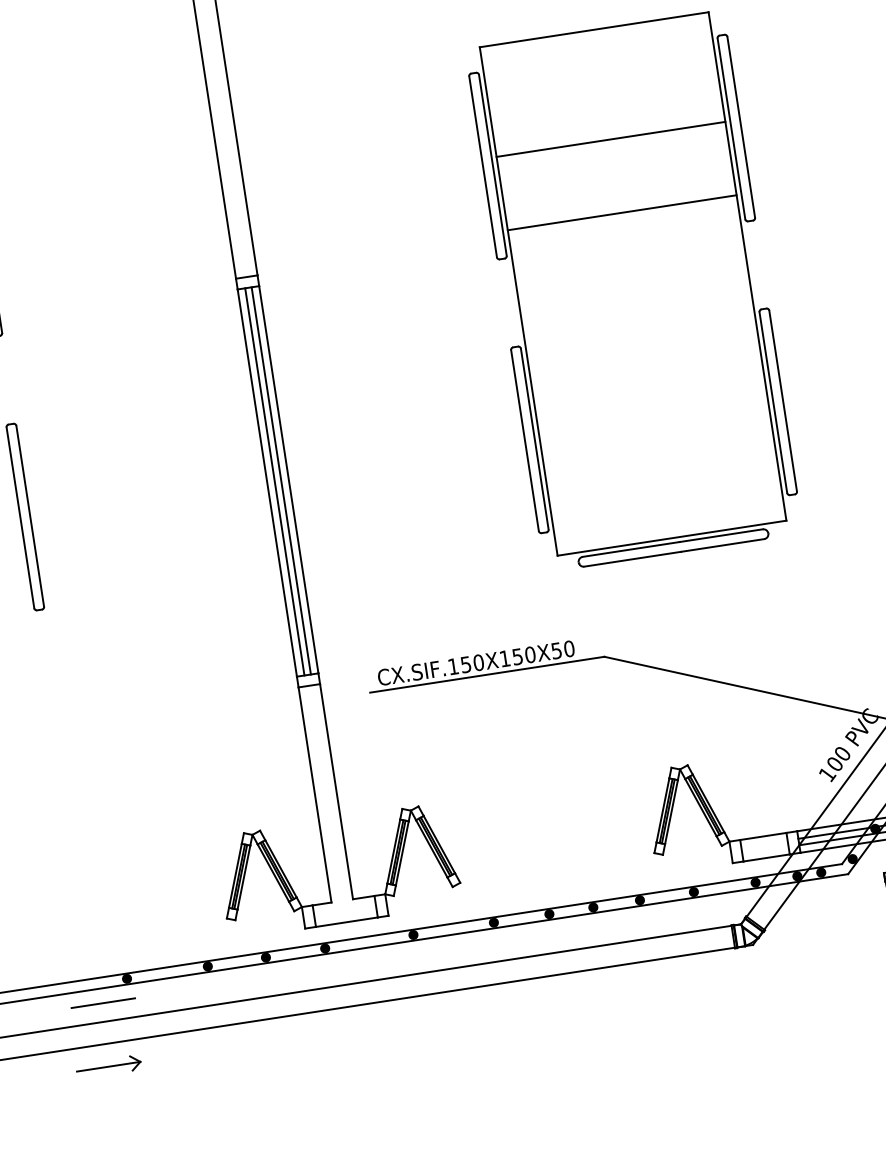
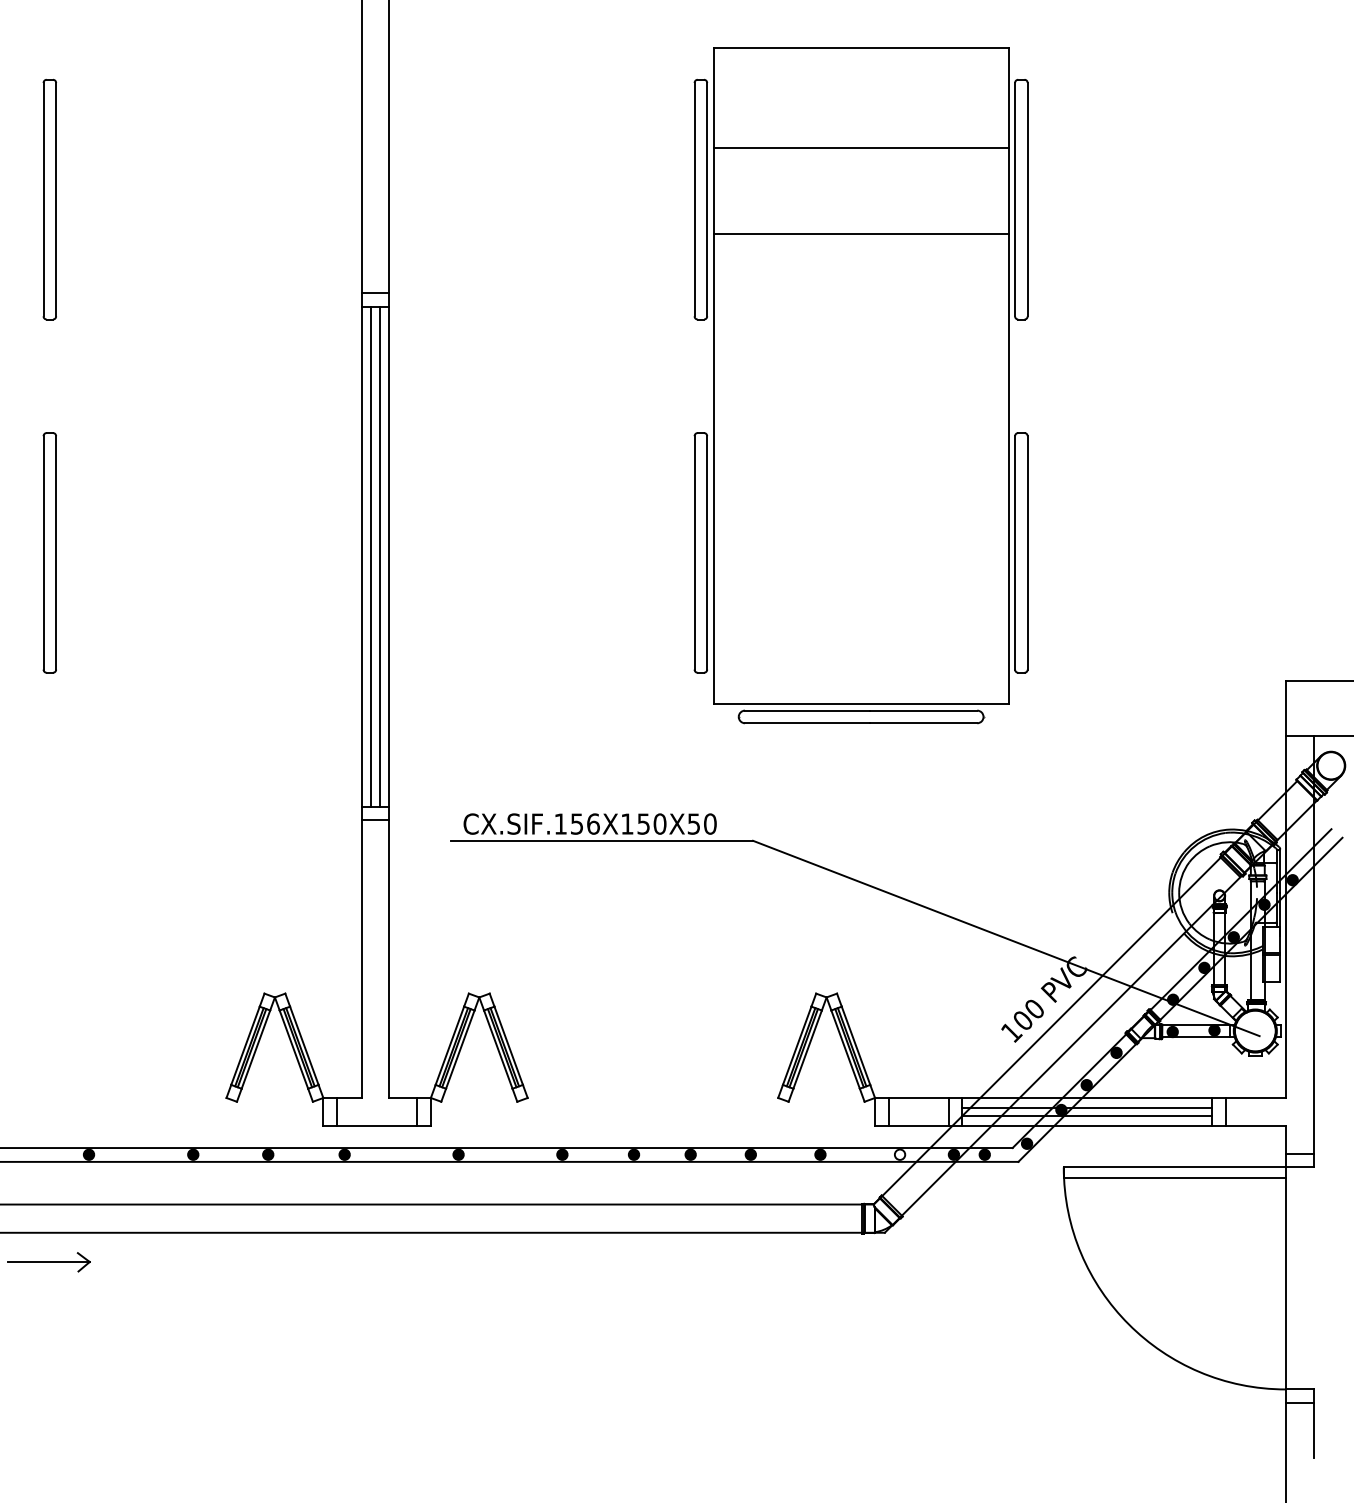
line: (610, 139) -> (860, 147), moved
line: (621, 212) -> (860, 234), moved
text: (478, 662) -> (593, 823), CX.SIF.150X150X50 -> CX.SIF.156X150X50
fill: (755, 882) -> (899, 1154), removed
line: (103, 1002) -> (54, 1180), removed

